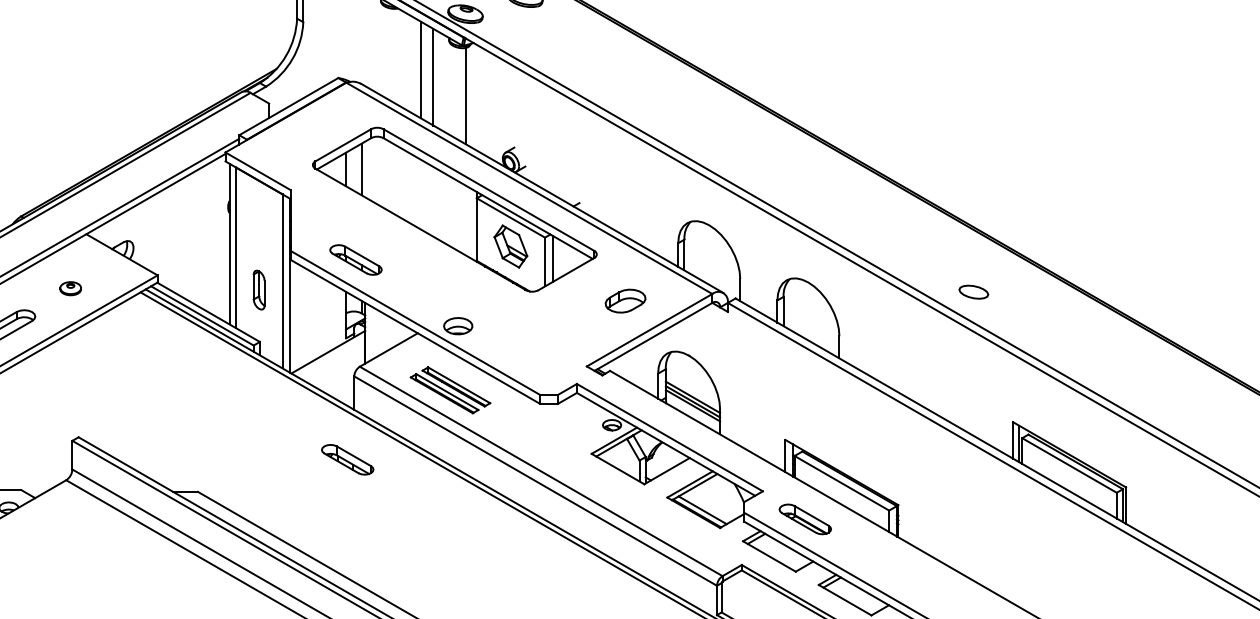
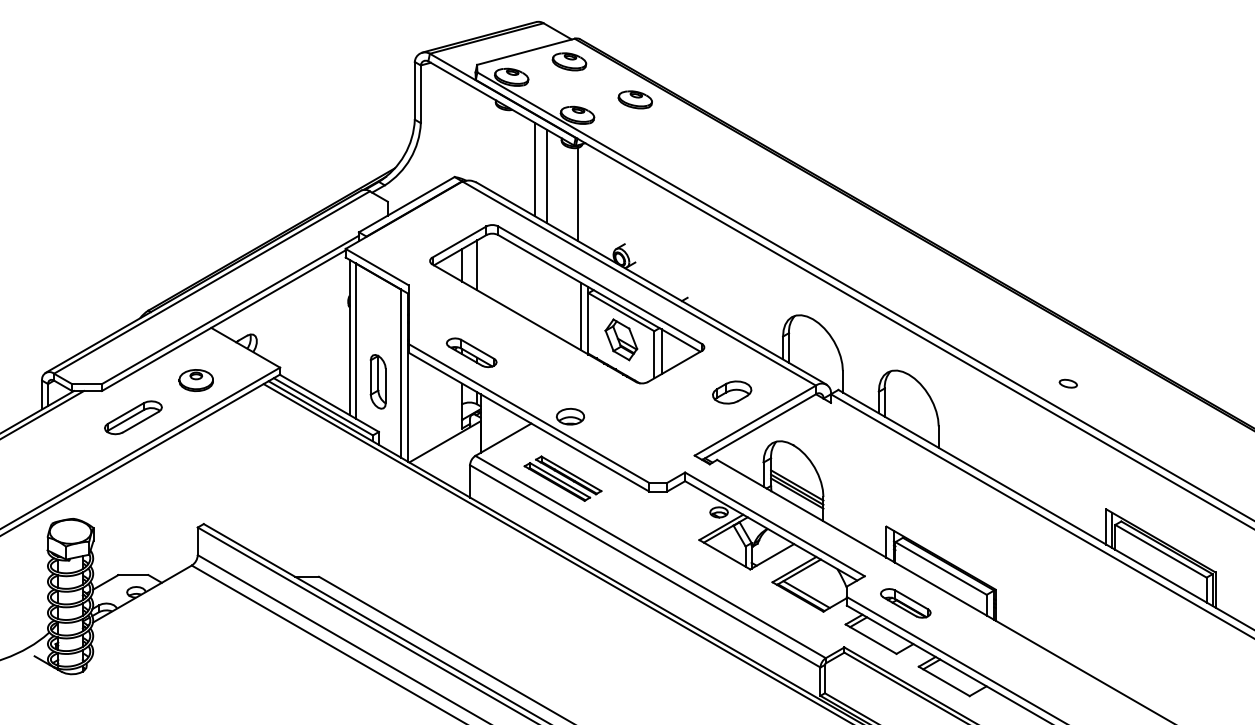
line: (468, 222) -> (580, 316), added
part: (70, 288) -> (195, 380), size x1.67
part: (258, 289) -> (377, 381), size x1.43
part: (972, 291) -> (1067, 383), size x0.62
part: (347, 459) -> (463, 545), removed

